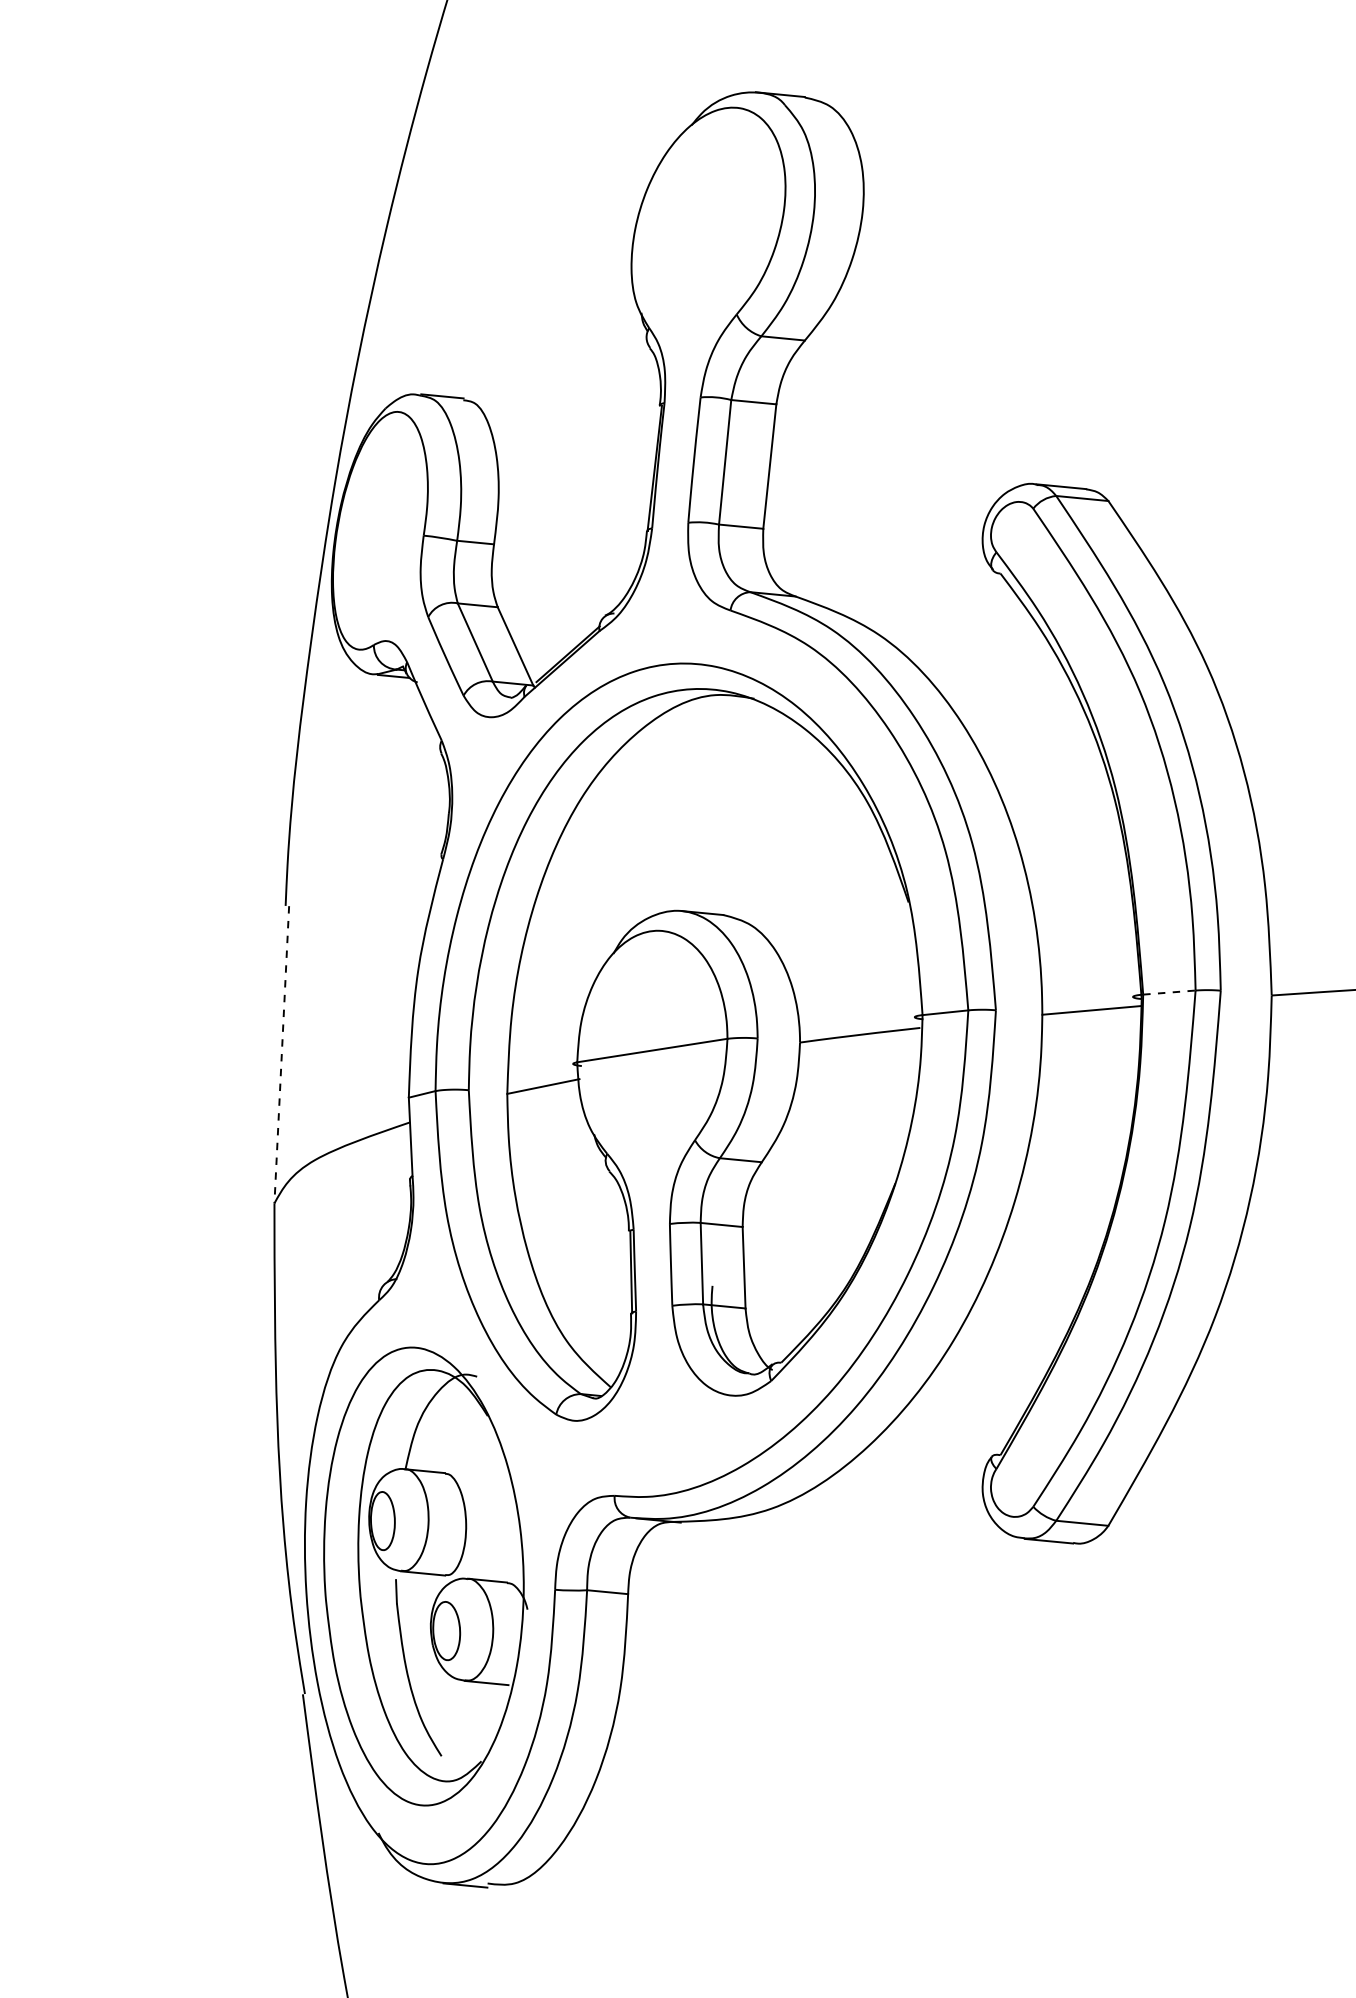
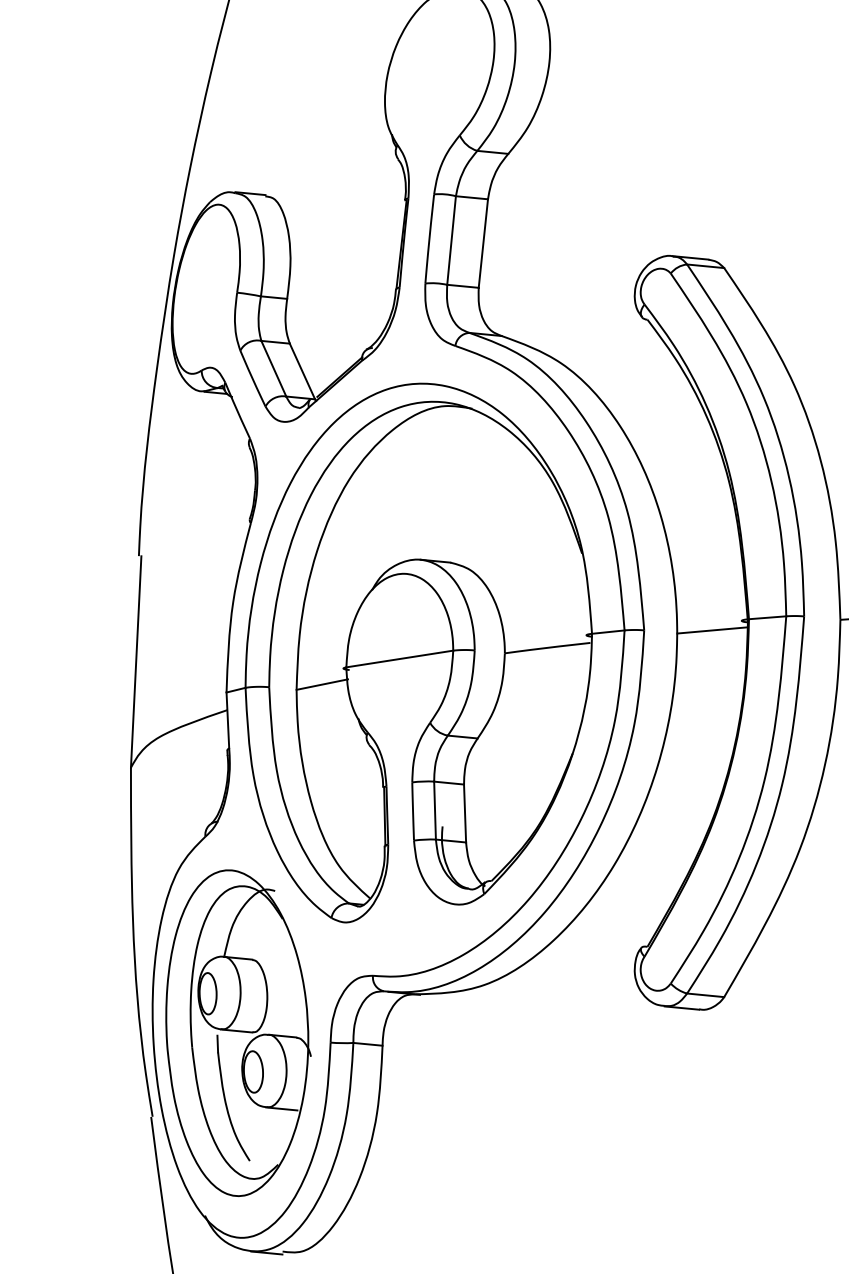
line: (1169, 992) -> (767, 617), dashed -> solid
line: (281, 1054) -> (135, 661), dashed -> solid

